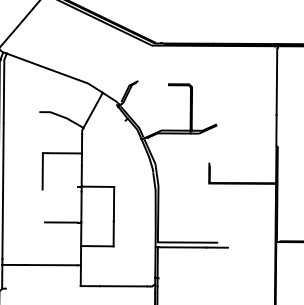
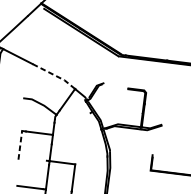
line: (75, 78) -> (54, 75), solid -> dashed
line: (42, 170) -> (20, 144), solid -> dashed

